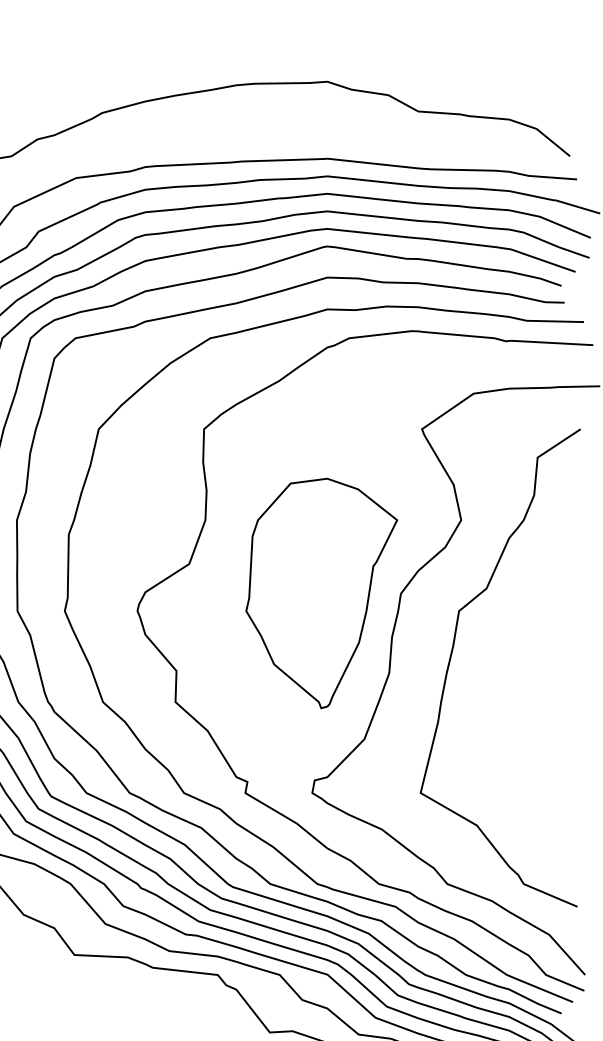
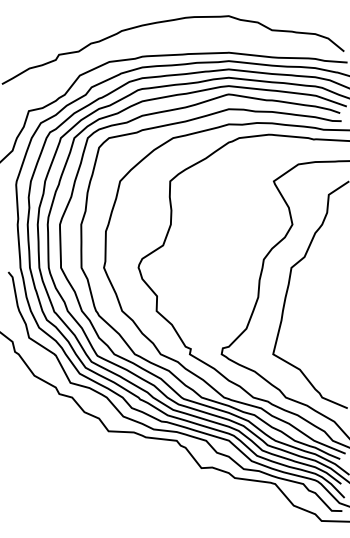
part: (320, 593) -> (225, 259), removed

